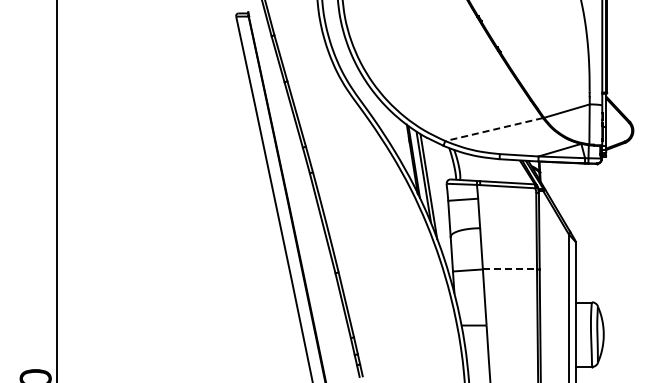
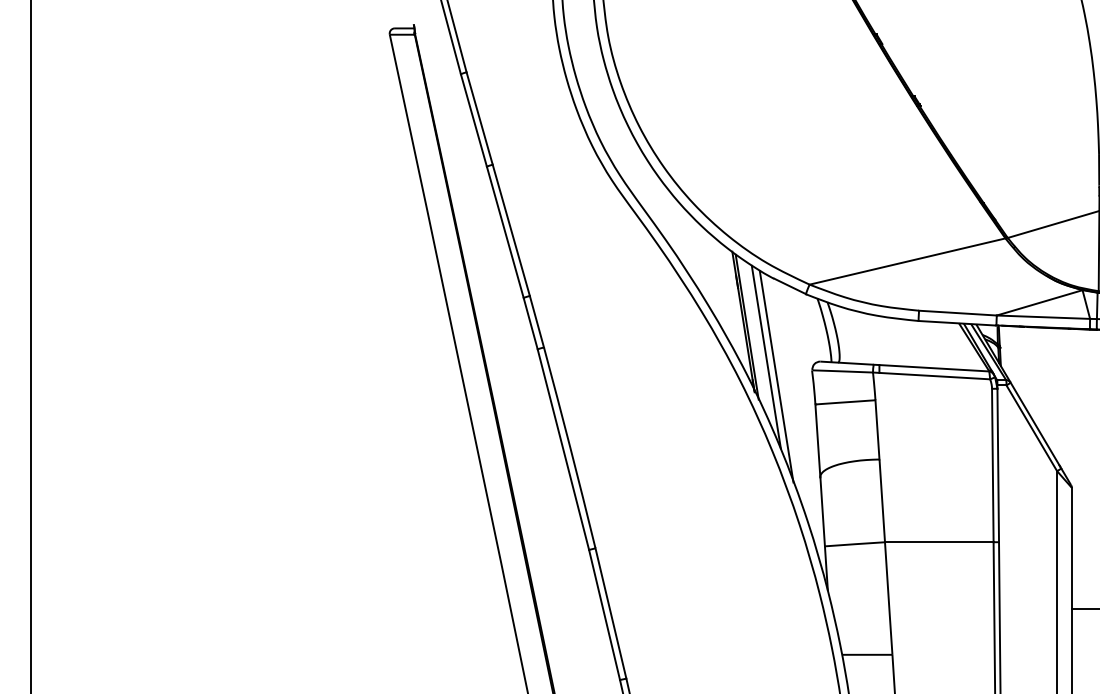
line: (493, 129) -> (906, 261), dashed -> solid
line: (510, 269) -> (940, 542), dashed -> solid

